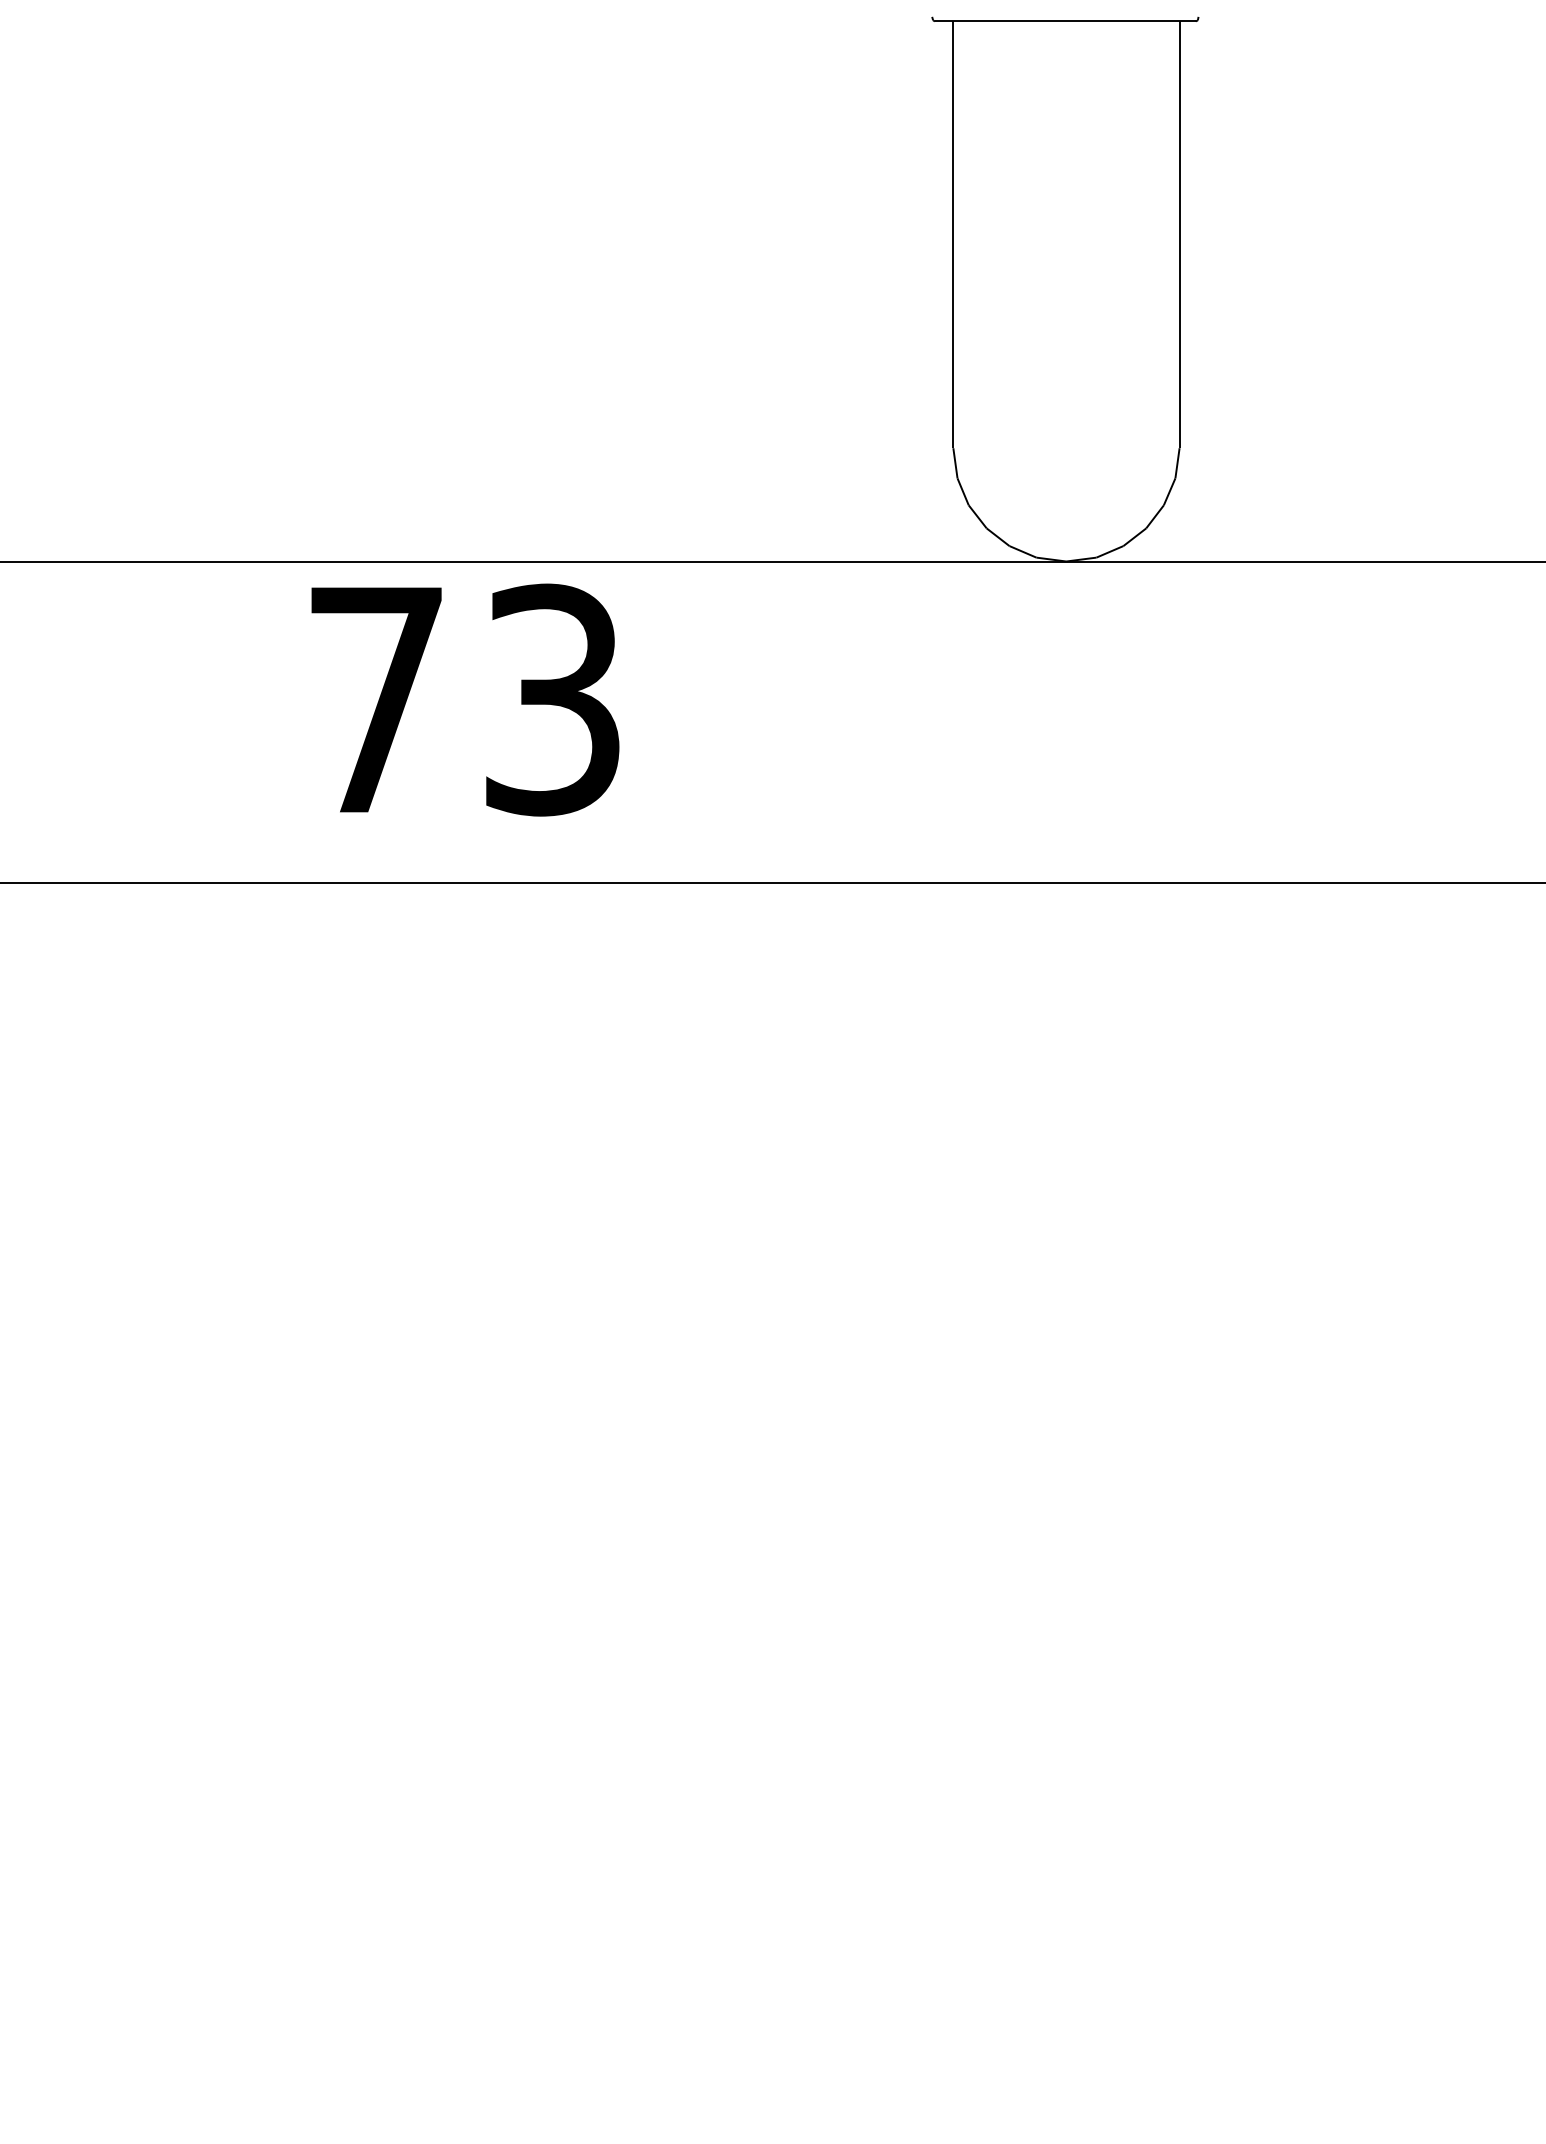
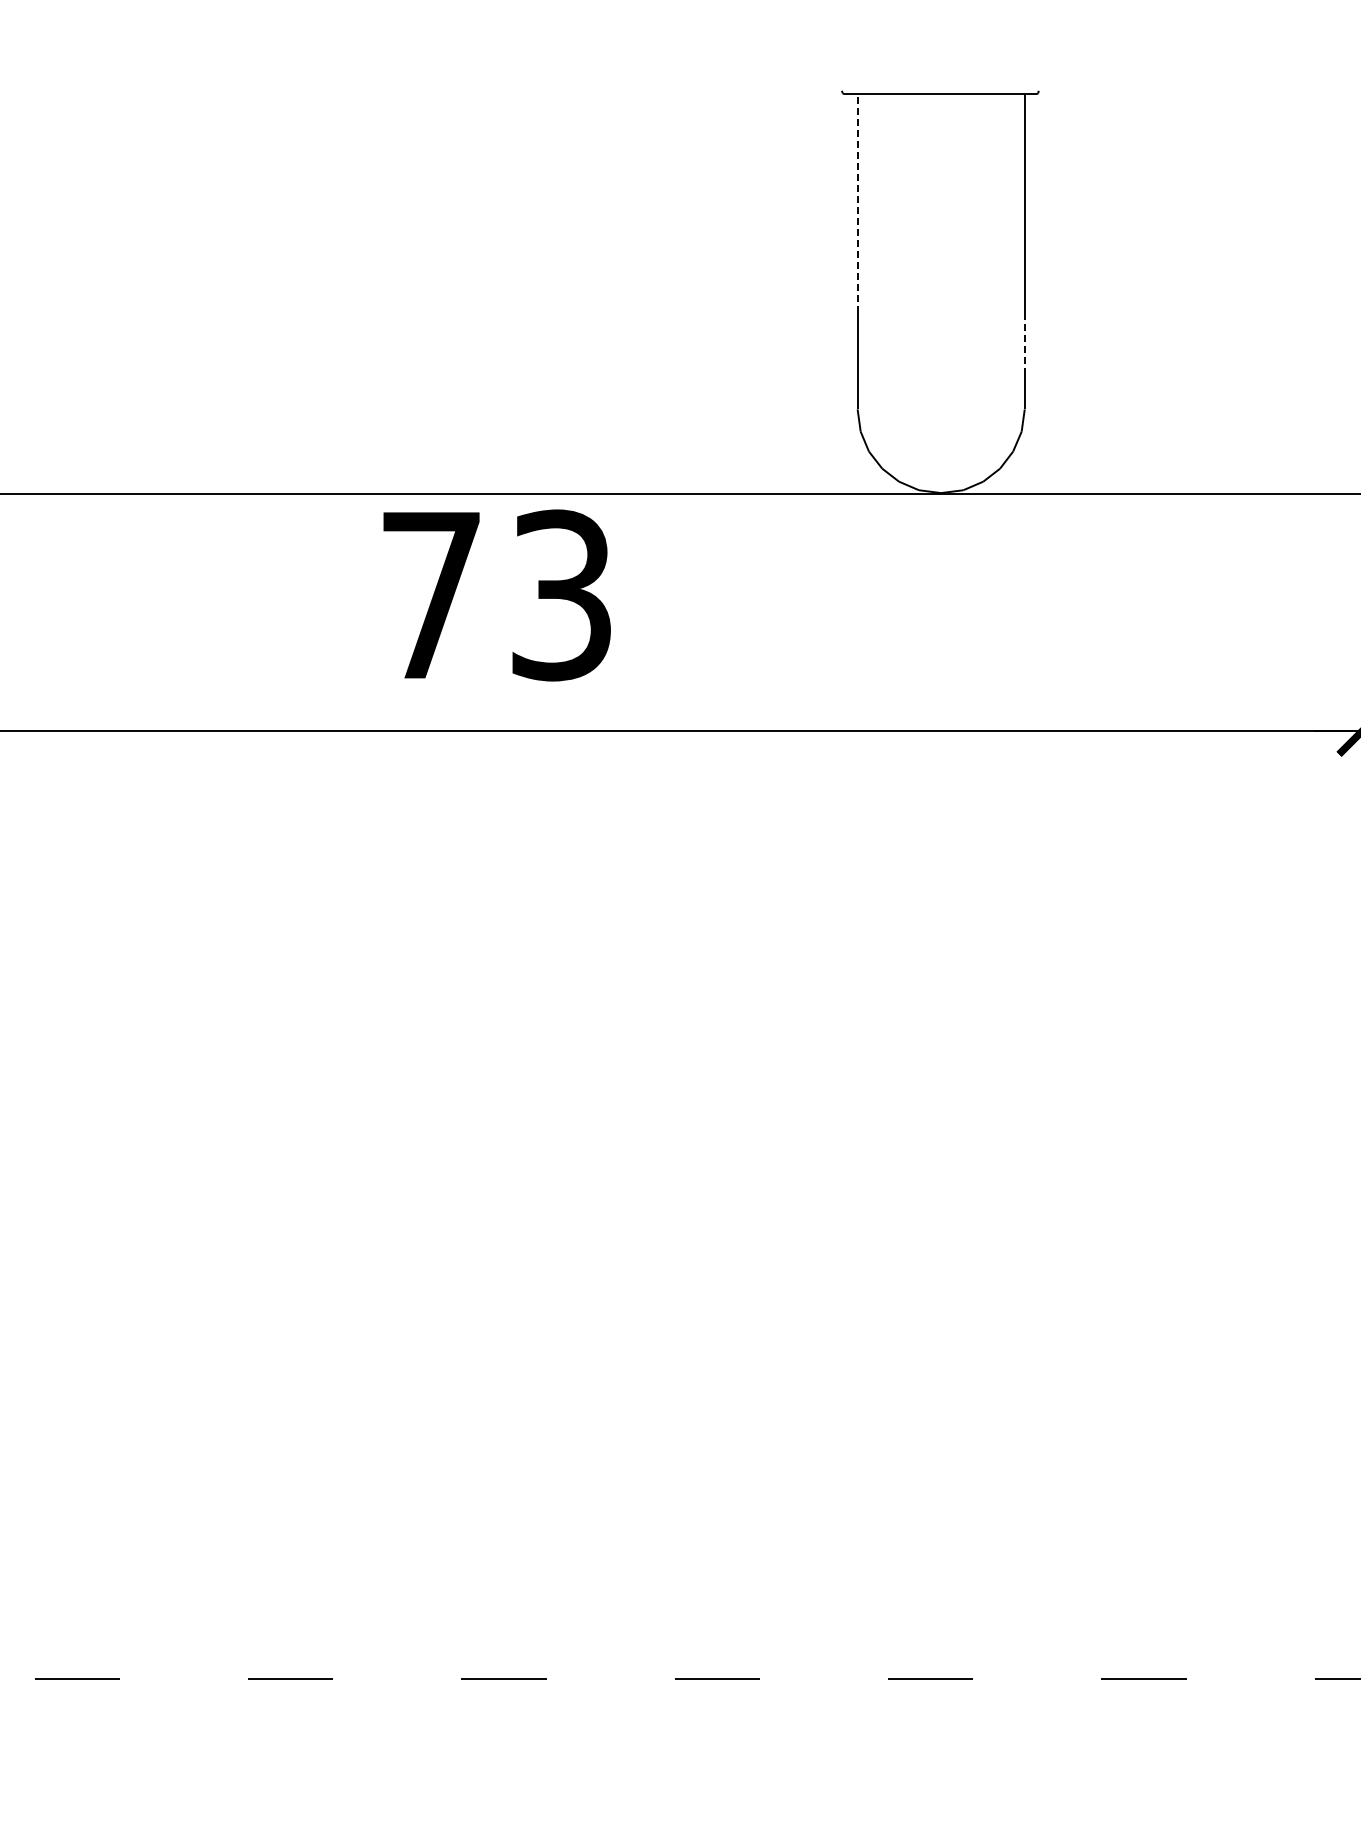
line: (953, 169) -> (857, 203), solid -> dashed
line: (1179, 356) -> (1024, 341), solid -> dashed

